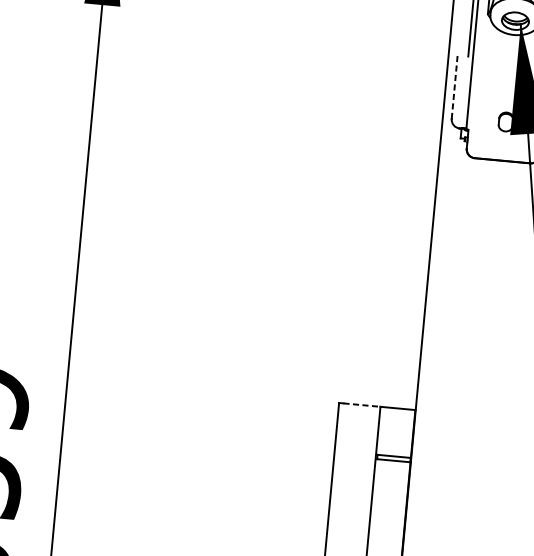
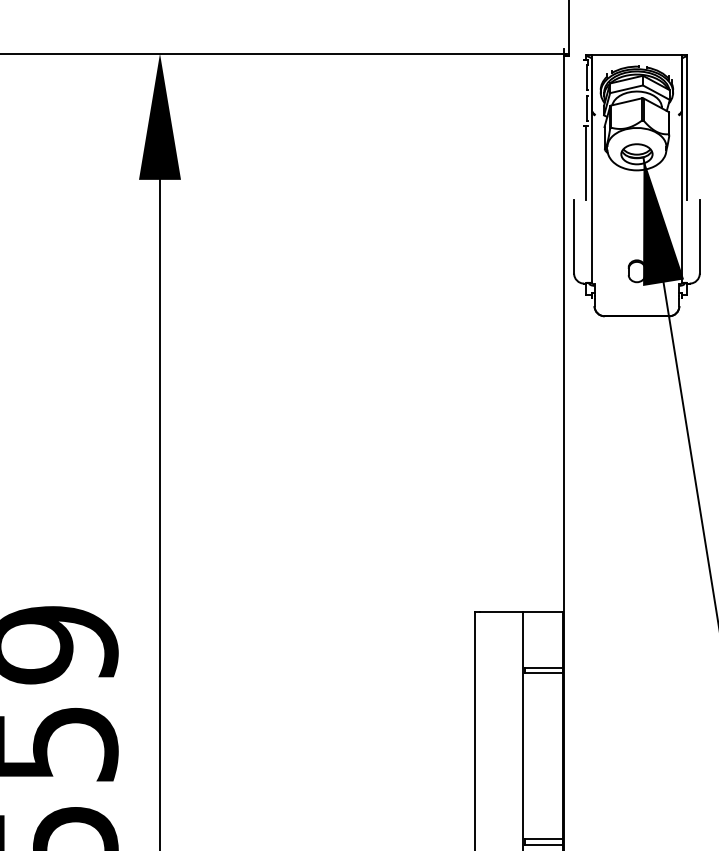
line: (455, 87) -> (574, 236), dashed -> solid
line: (362, 405) -> (501, 612), dashed -> solid

